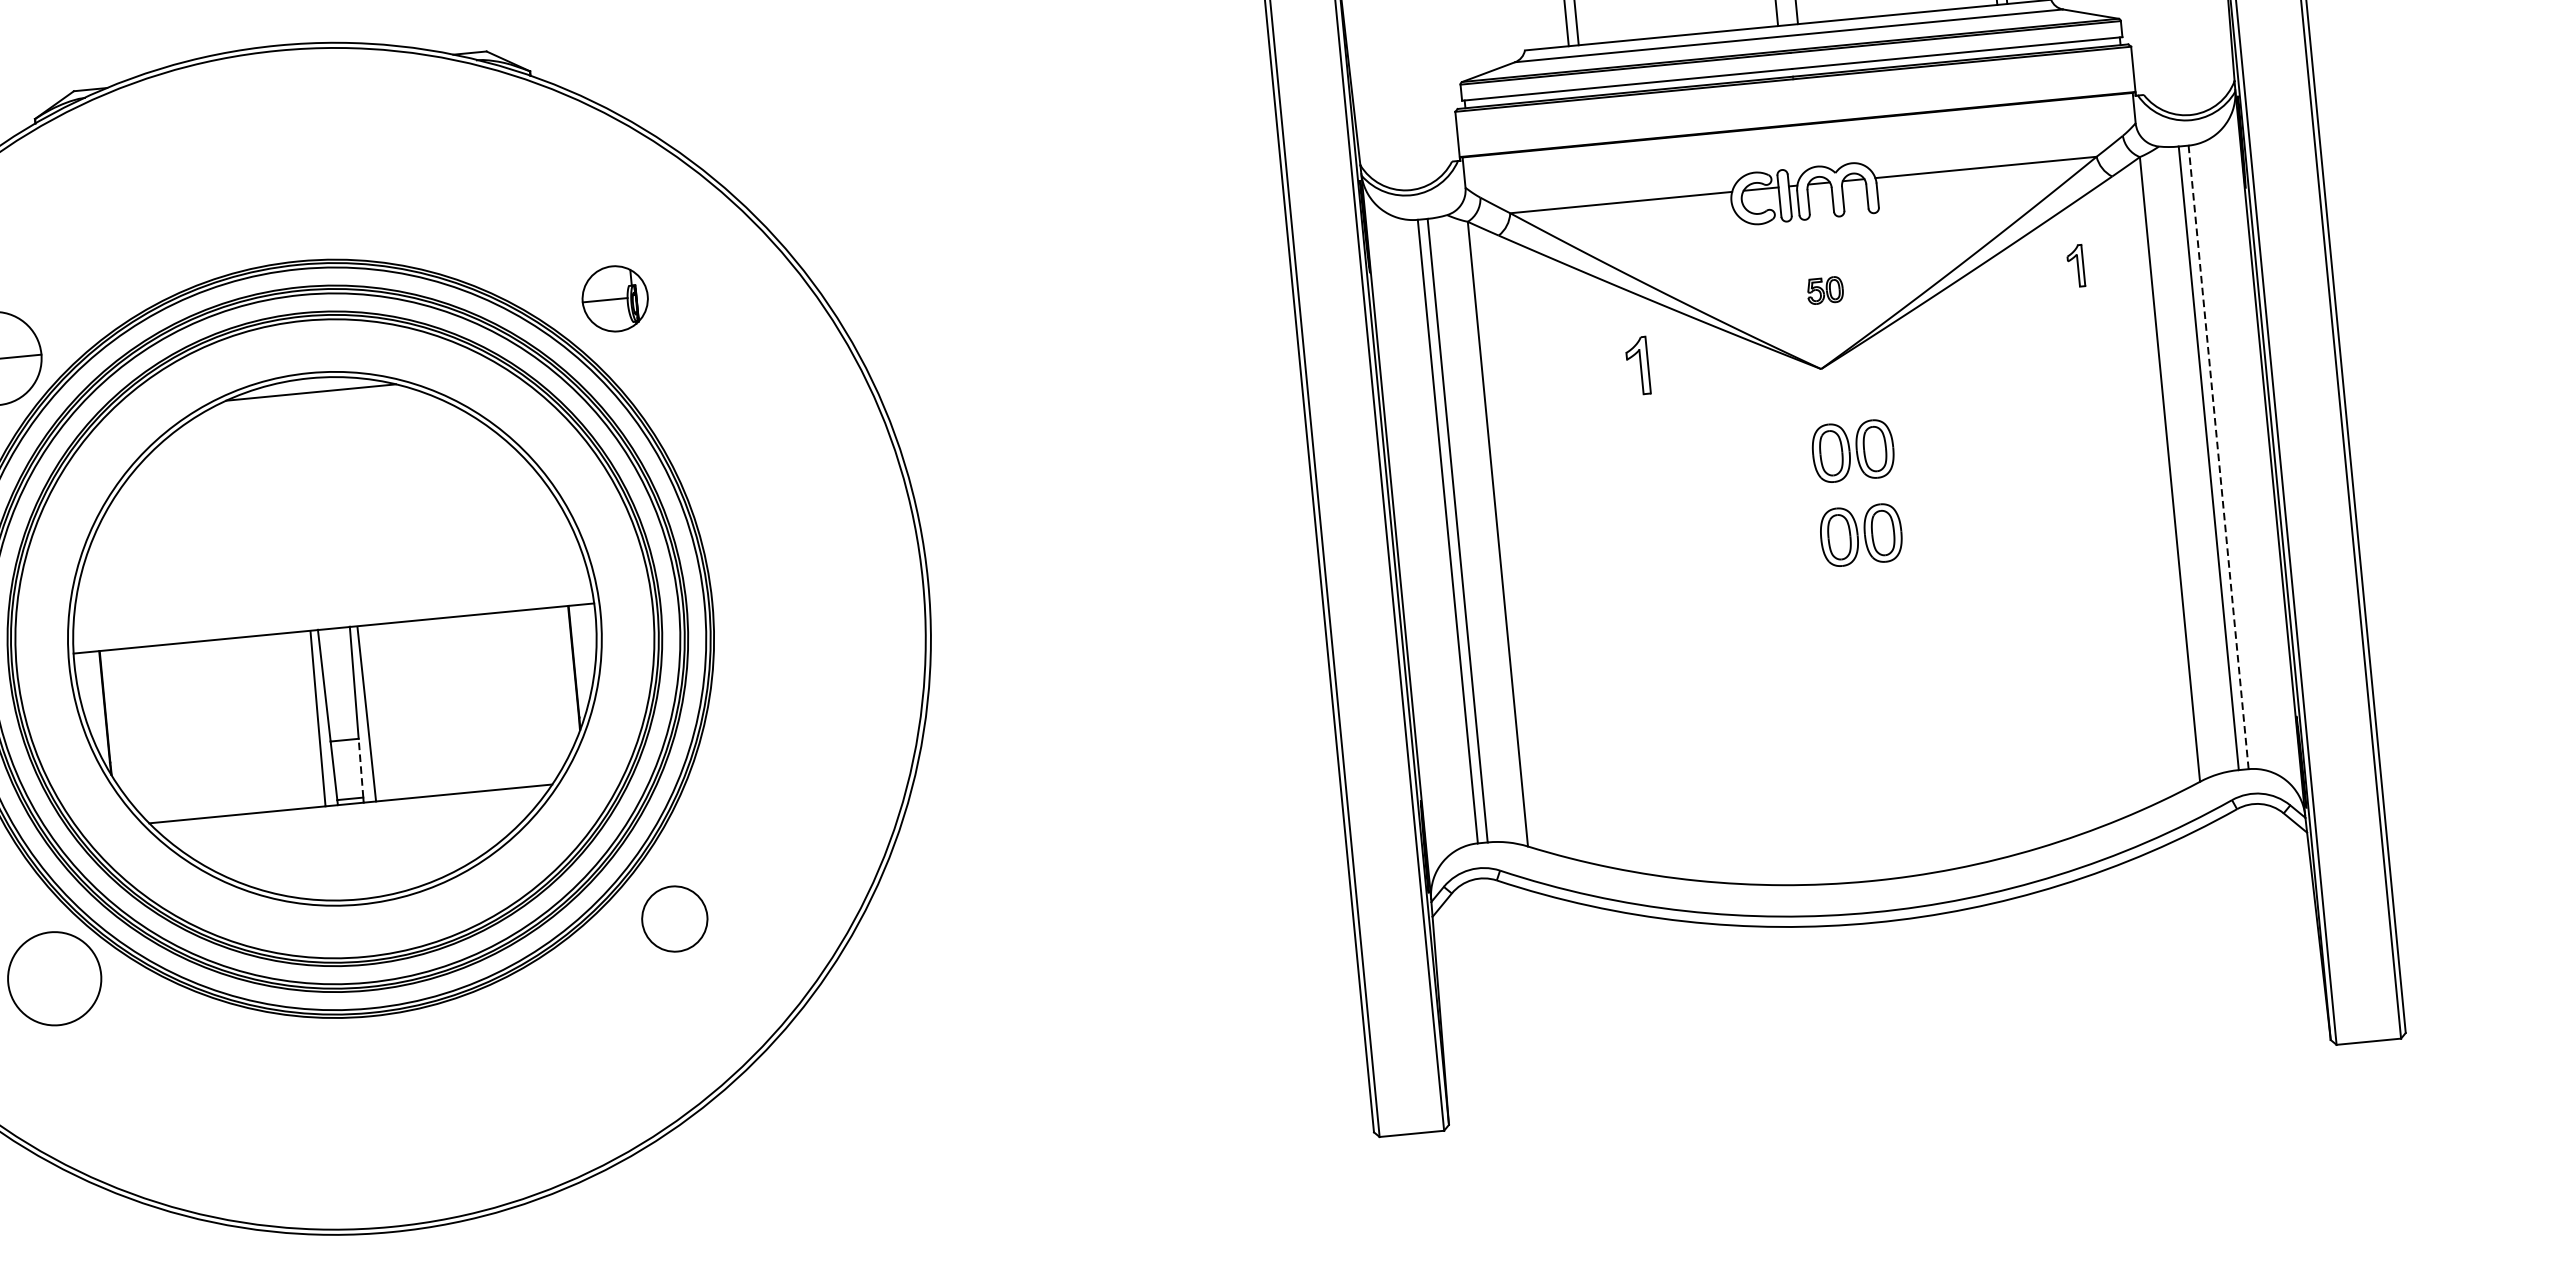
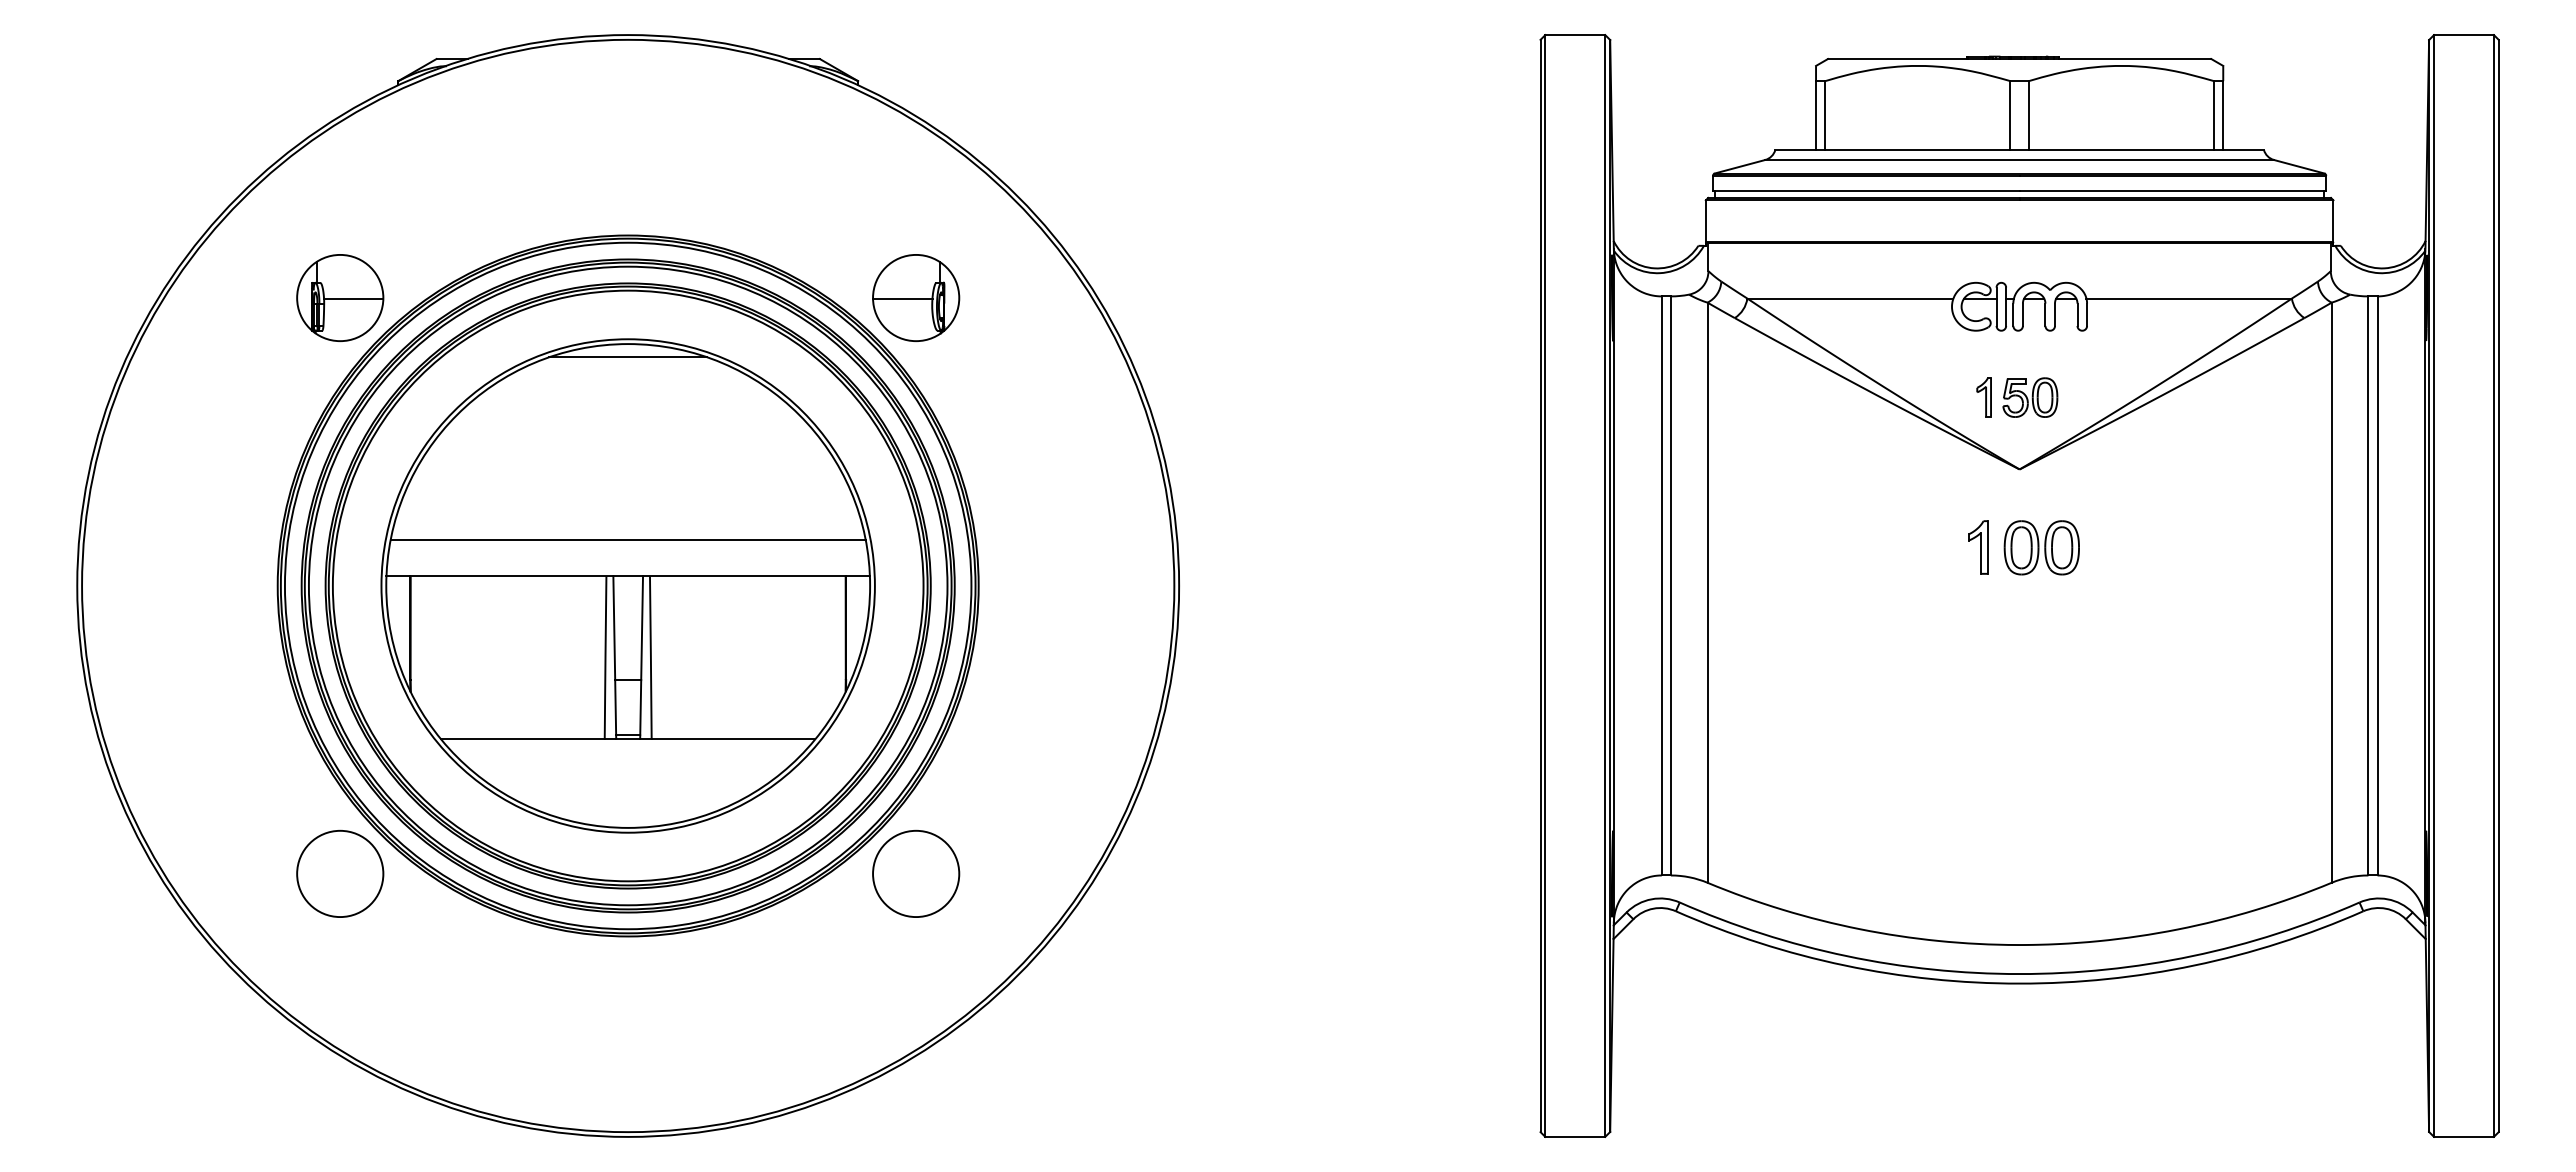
part: (2075, 266) -> (1983, 397), moved
part: (1825, 290) -> (2030, 397), size x1.67
part: (615, 298) -> (916, 297), size x1.43
part: (1638, 366) -> (1978, 547), moved
line: (2218, 456) -> (2377, 585), dashed -> solid
part: (1860, 534) -> (2041, 625), removed
line: (329, 589) -> (627, 540), added
line: (360, 767) -> (640, 706), dashed -> solid
circle: (675, 918) -> (916, 873), size x1.43

